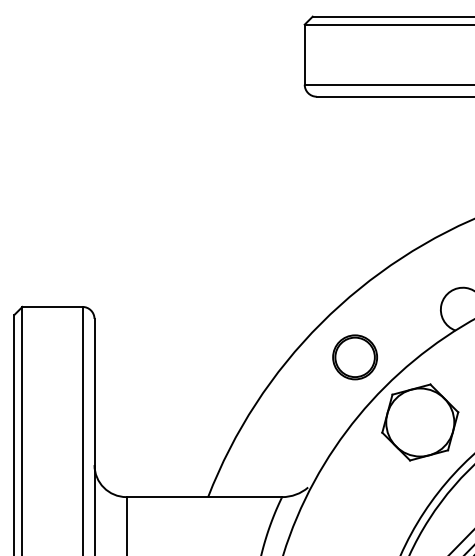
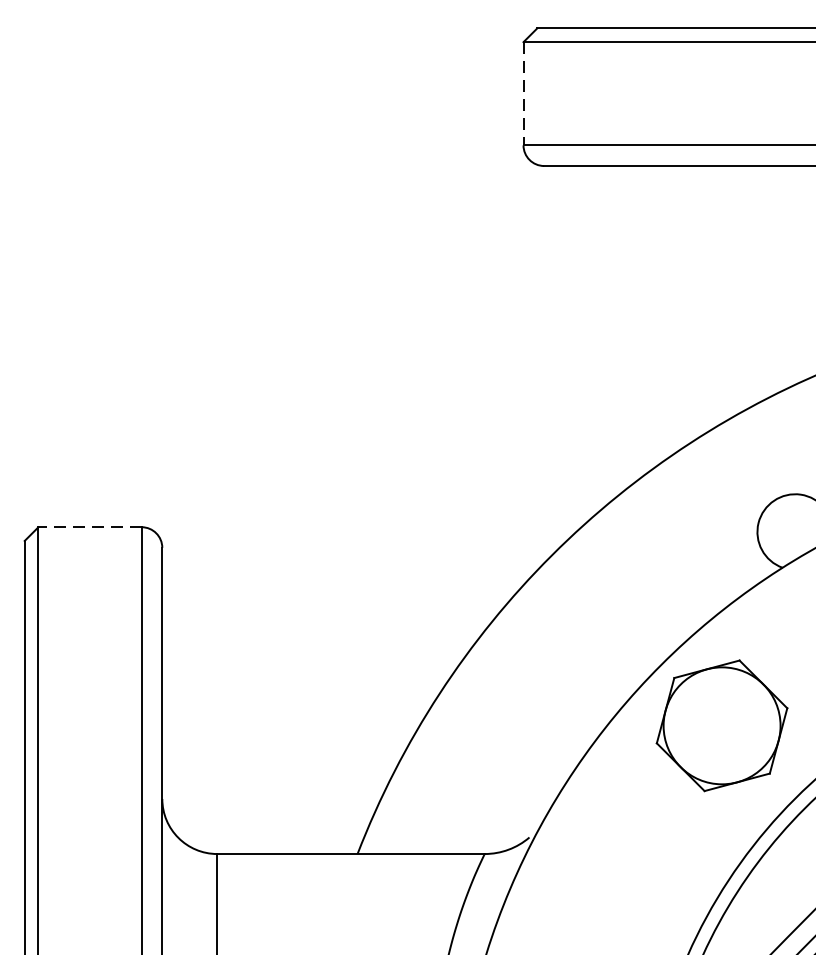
line: (304, 55) -> (523, 95), solid -> dashed
line: (51, 306) -> (88, 526), solid -> dashed
part: (354, 357) -> (609, 614), removed

